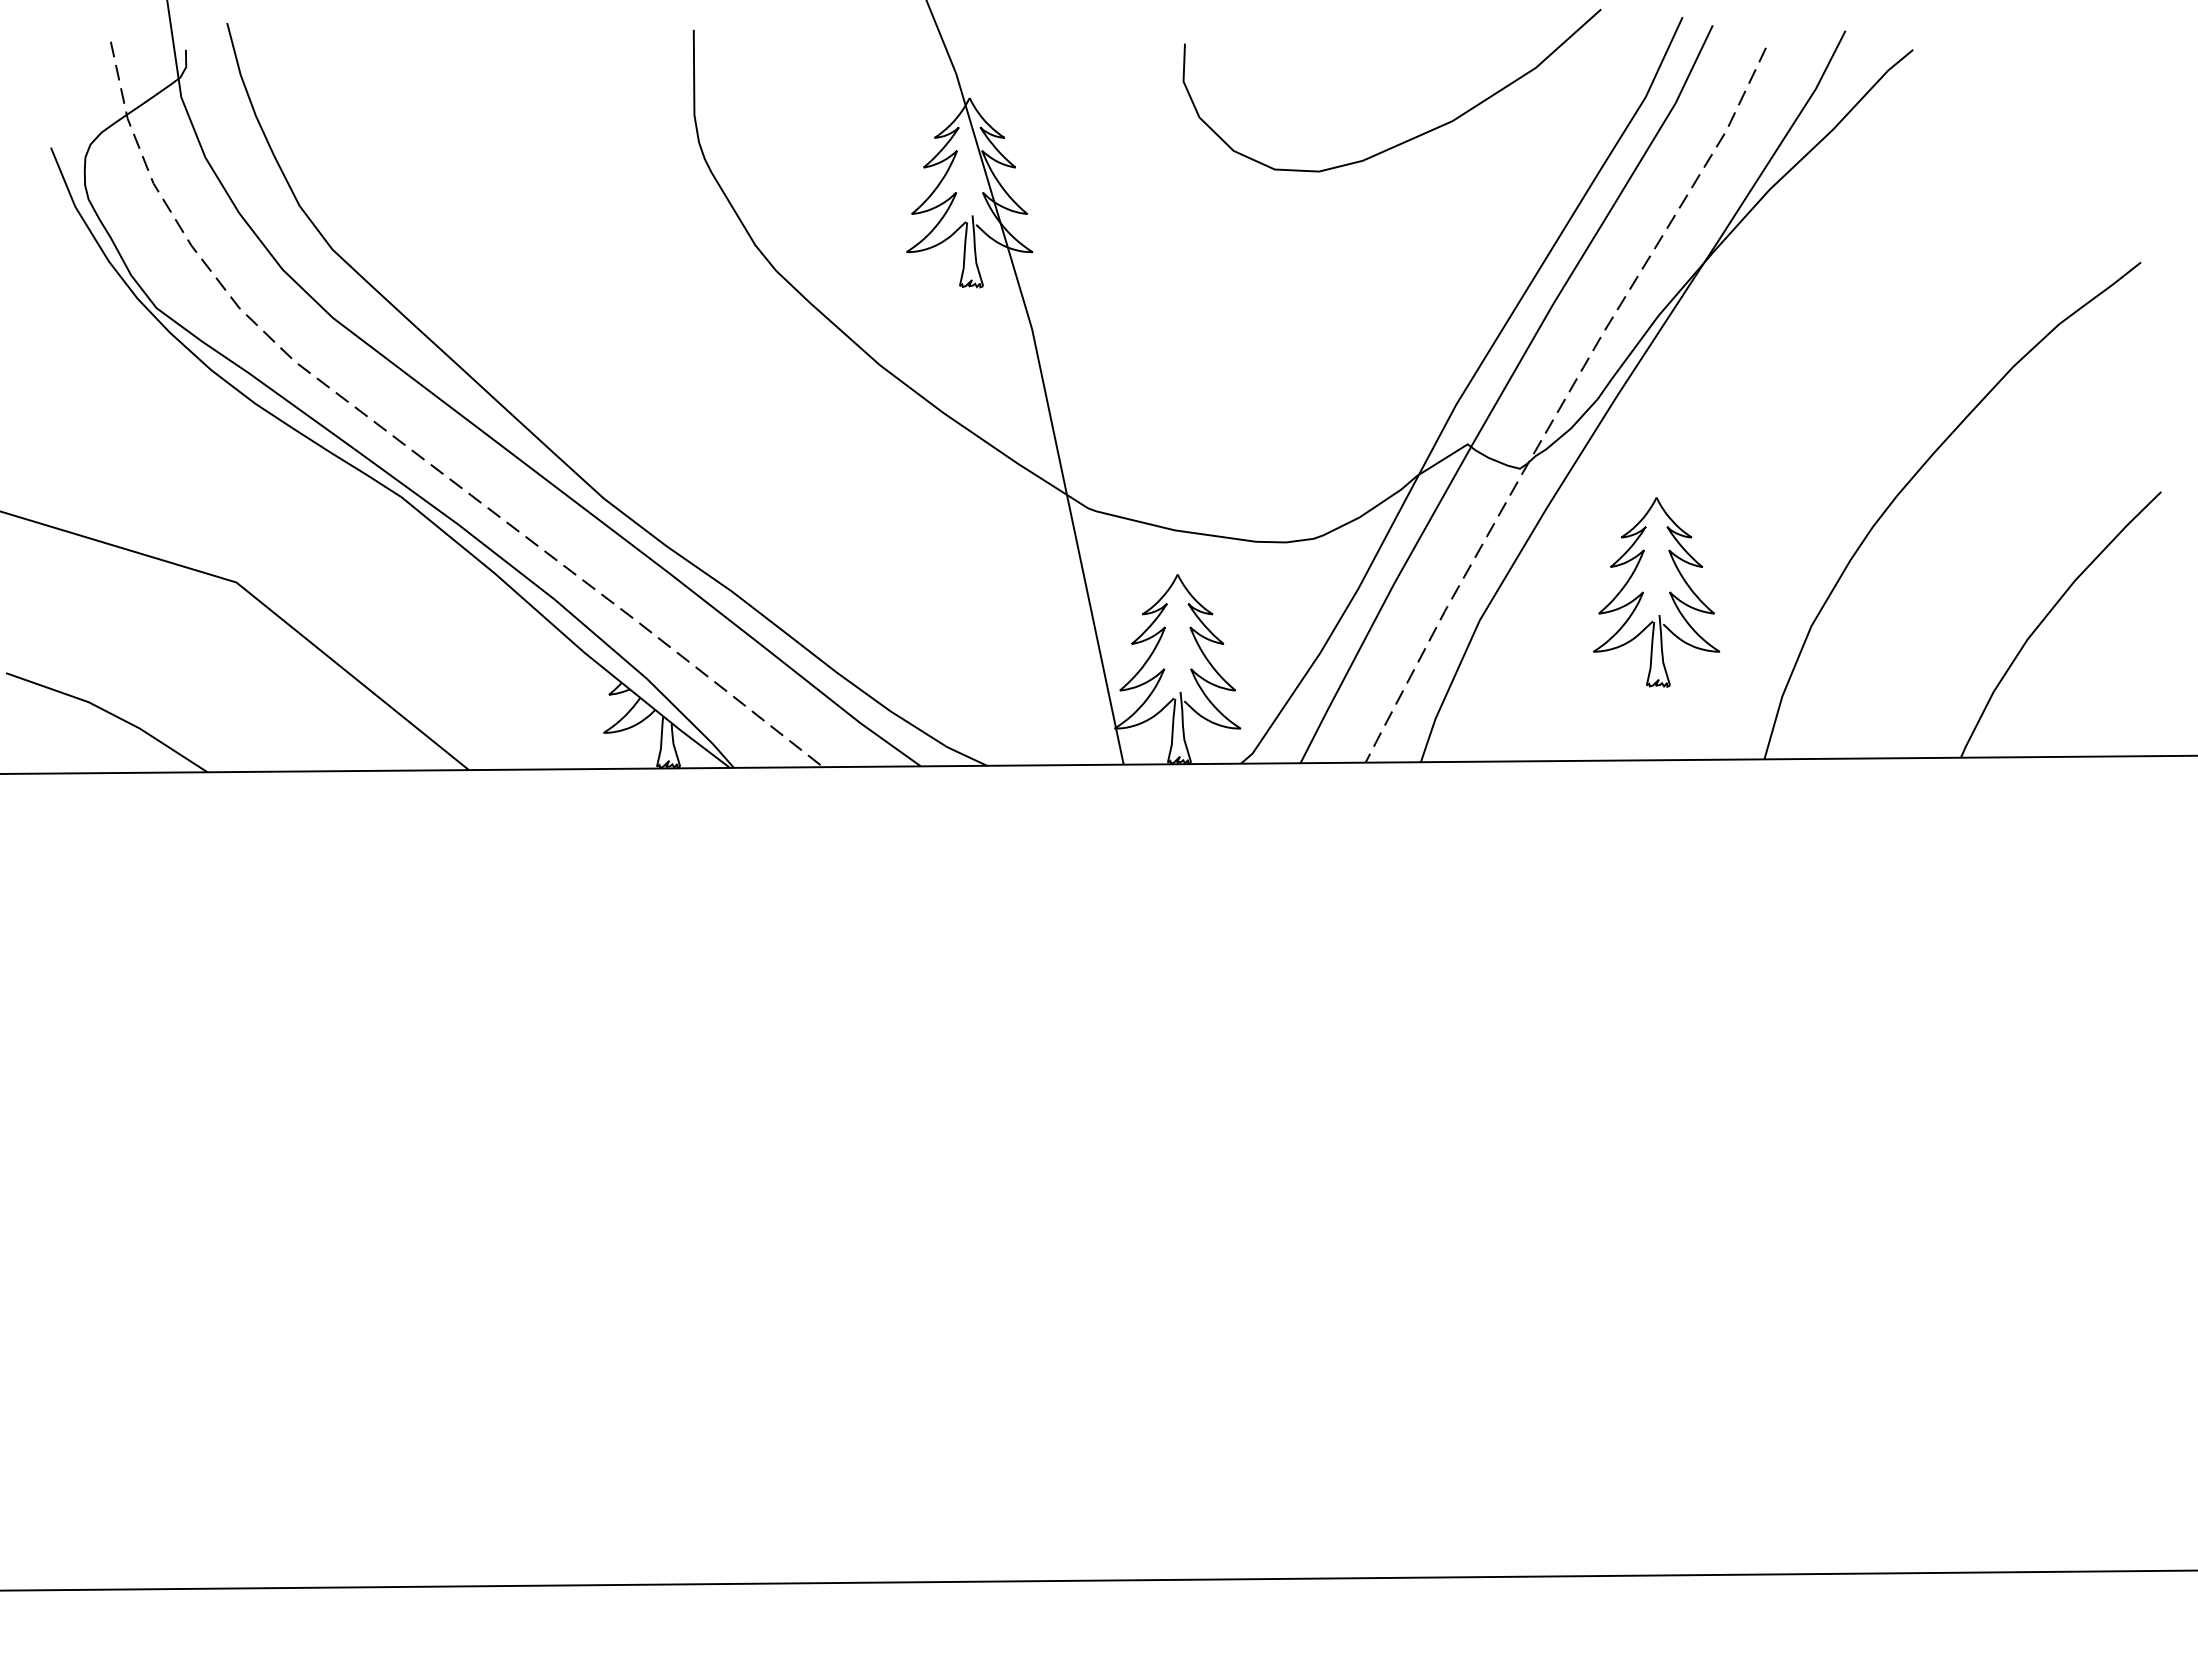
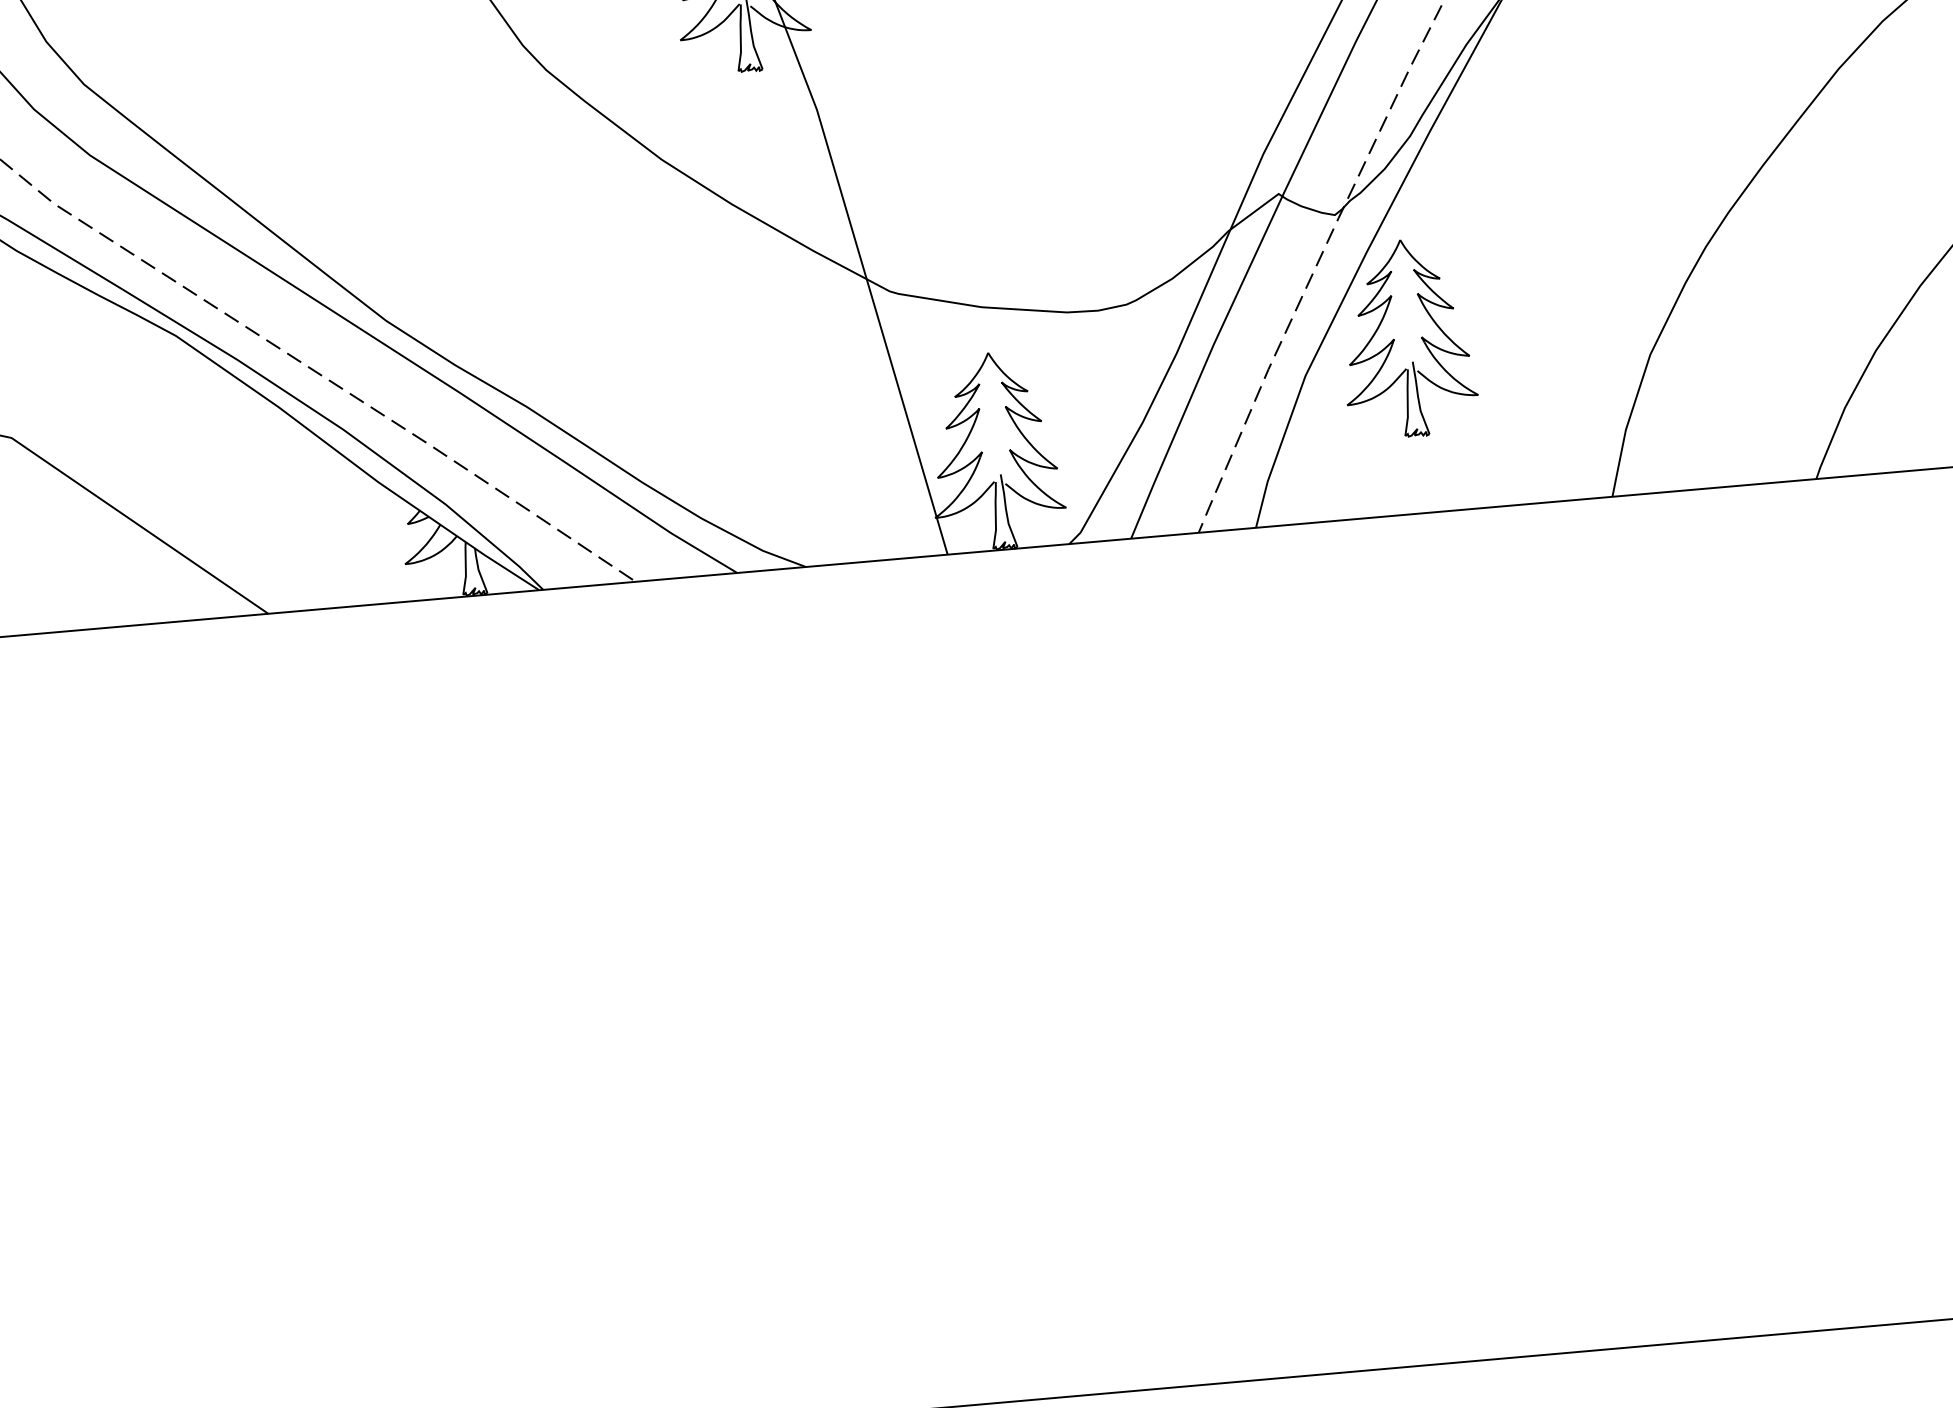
part: (1643, 592) -> (1394, 339), moved

